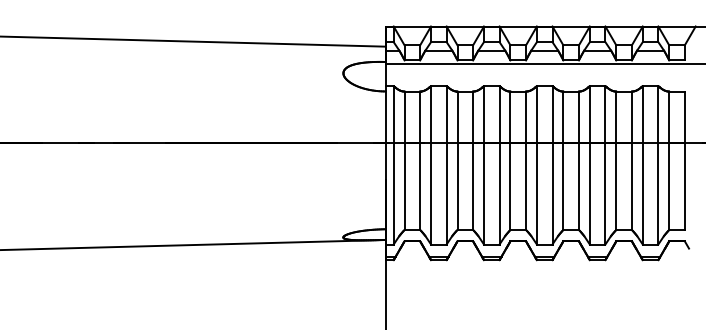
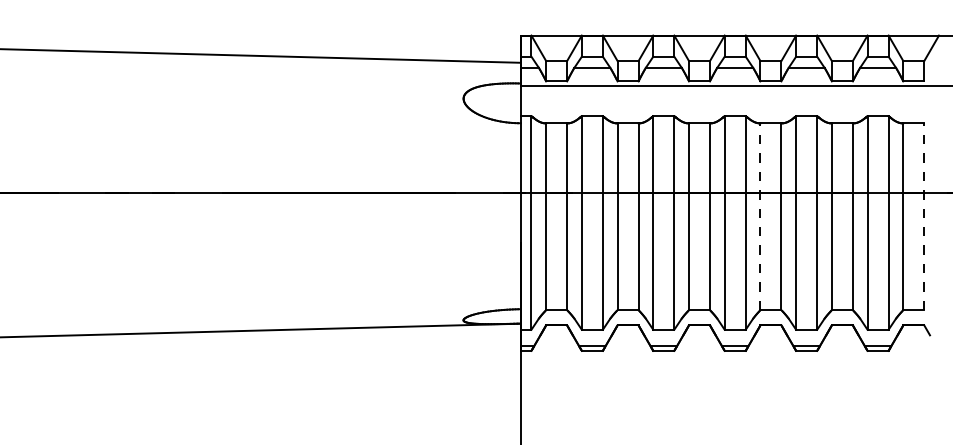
line: (563, 160) -> (760, 216), solid -> dashed
line: (684, 160) -> (923, 216), solid -> dashed

